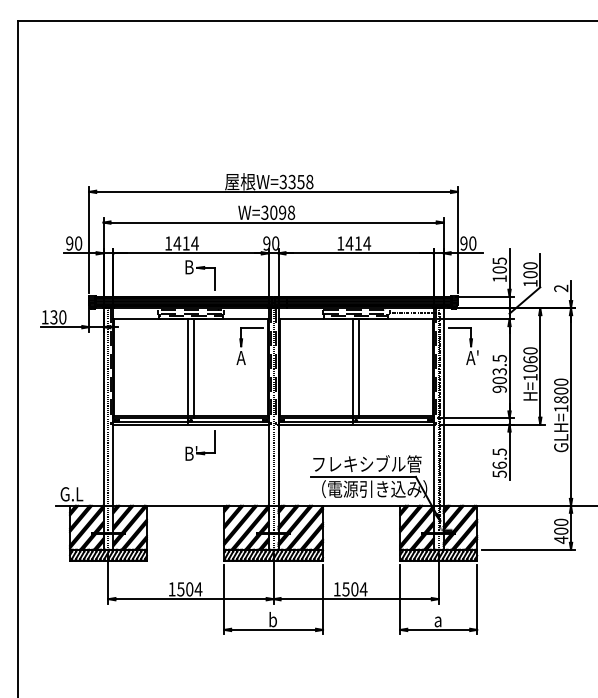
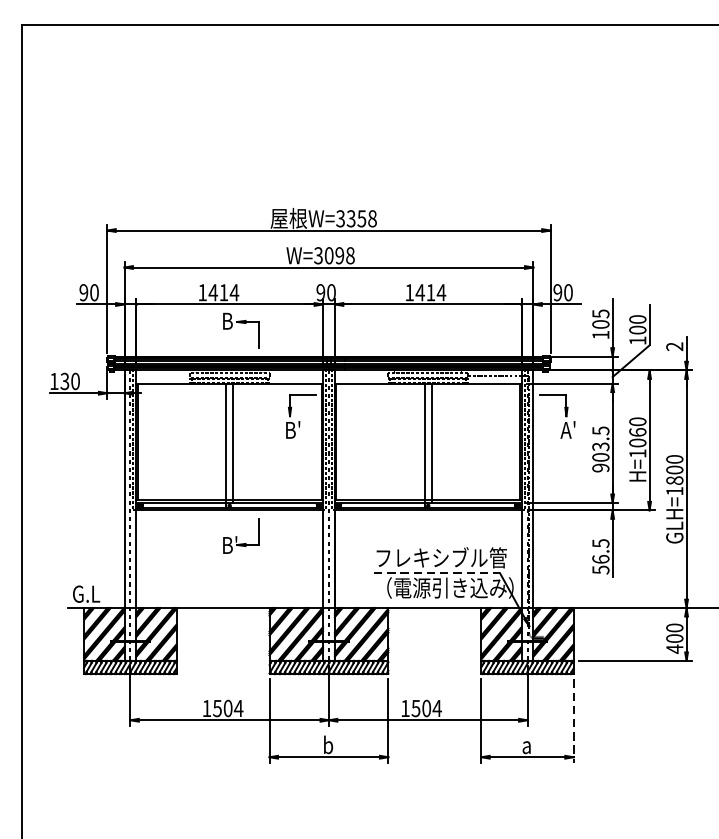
text: (242, 357) -> (291, 429), A -> B'
line: (363, 476) -> (437, 572), solid -> dashed
line: (477, 599) -> (574, 720), solid -> dashed

